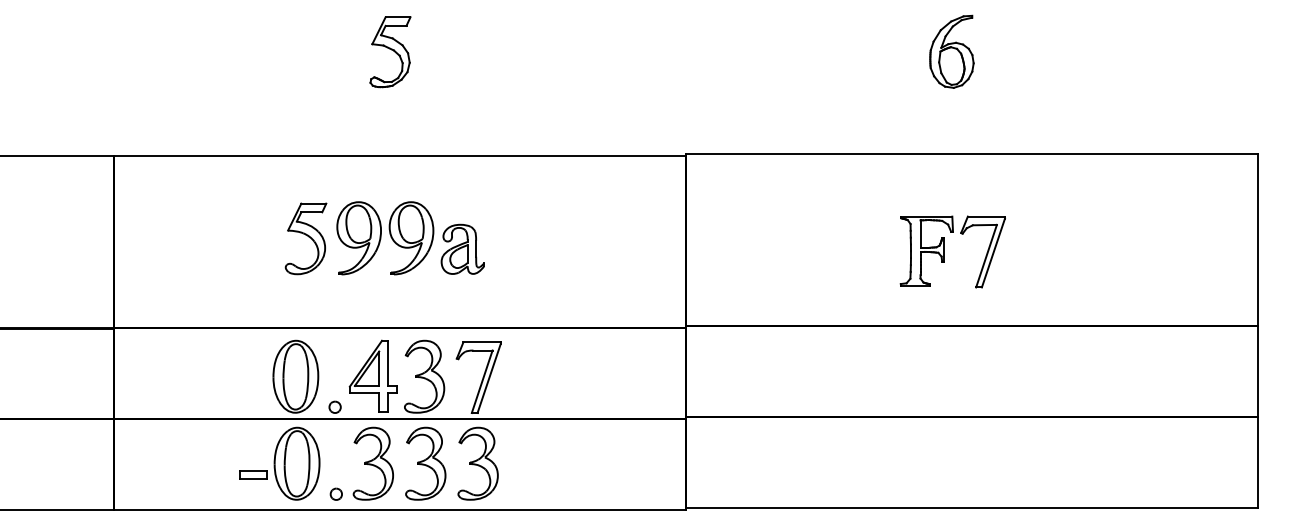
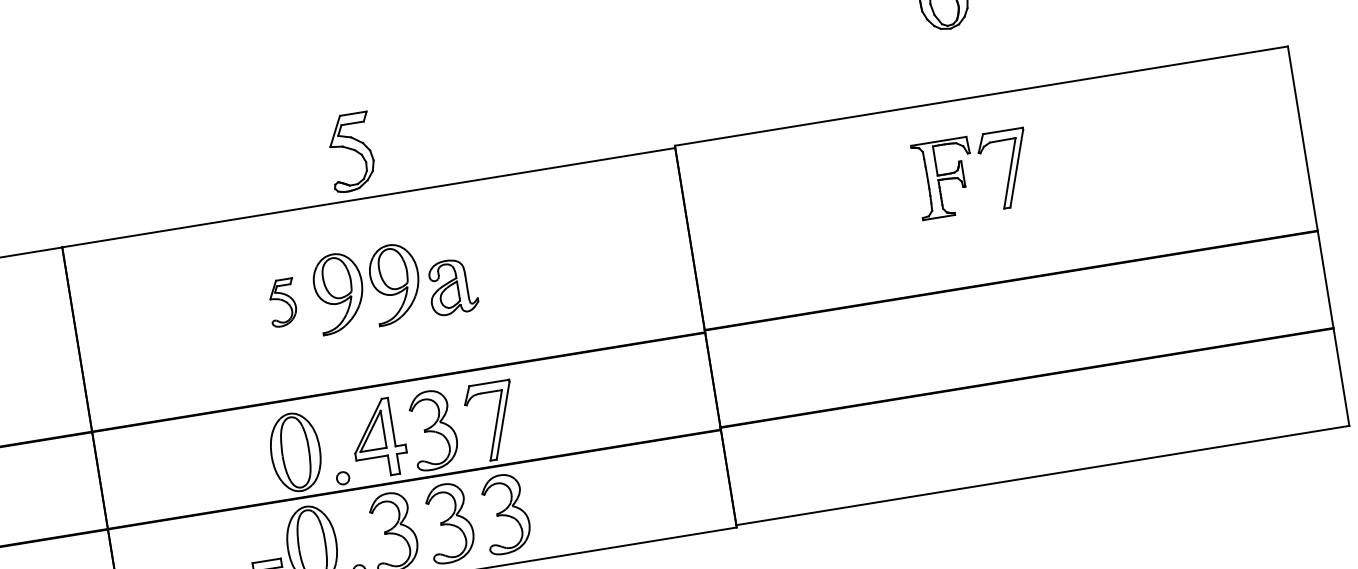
part: (390, 52) -> (351, 152), moved
part: (305, 238) -> (282, 302), size x0.6
part: (944, 251) -> (964, 175), moved

